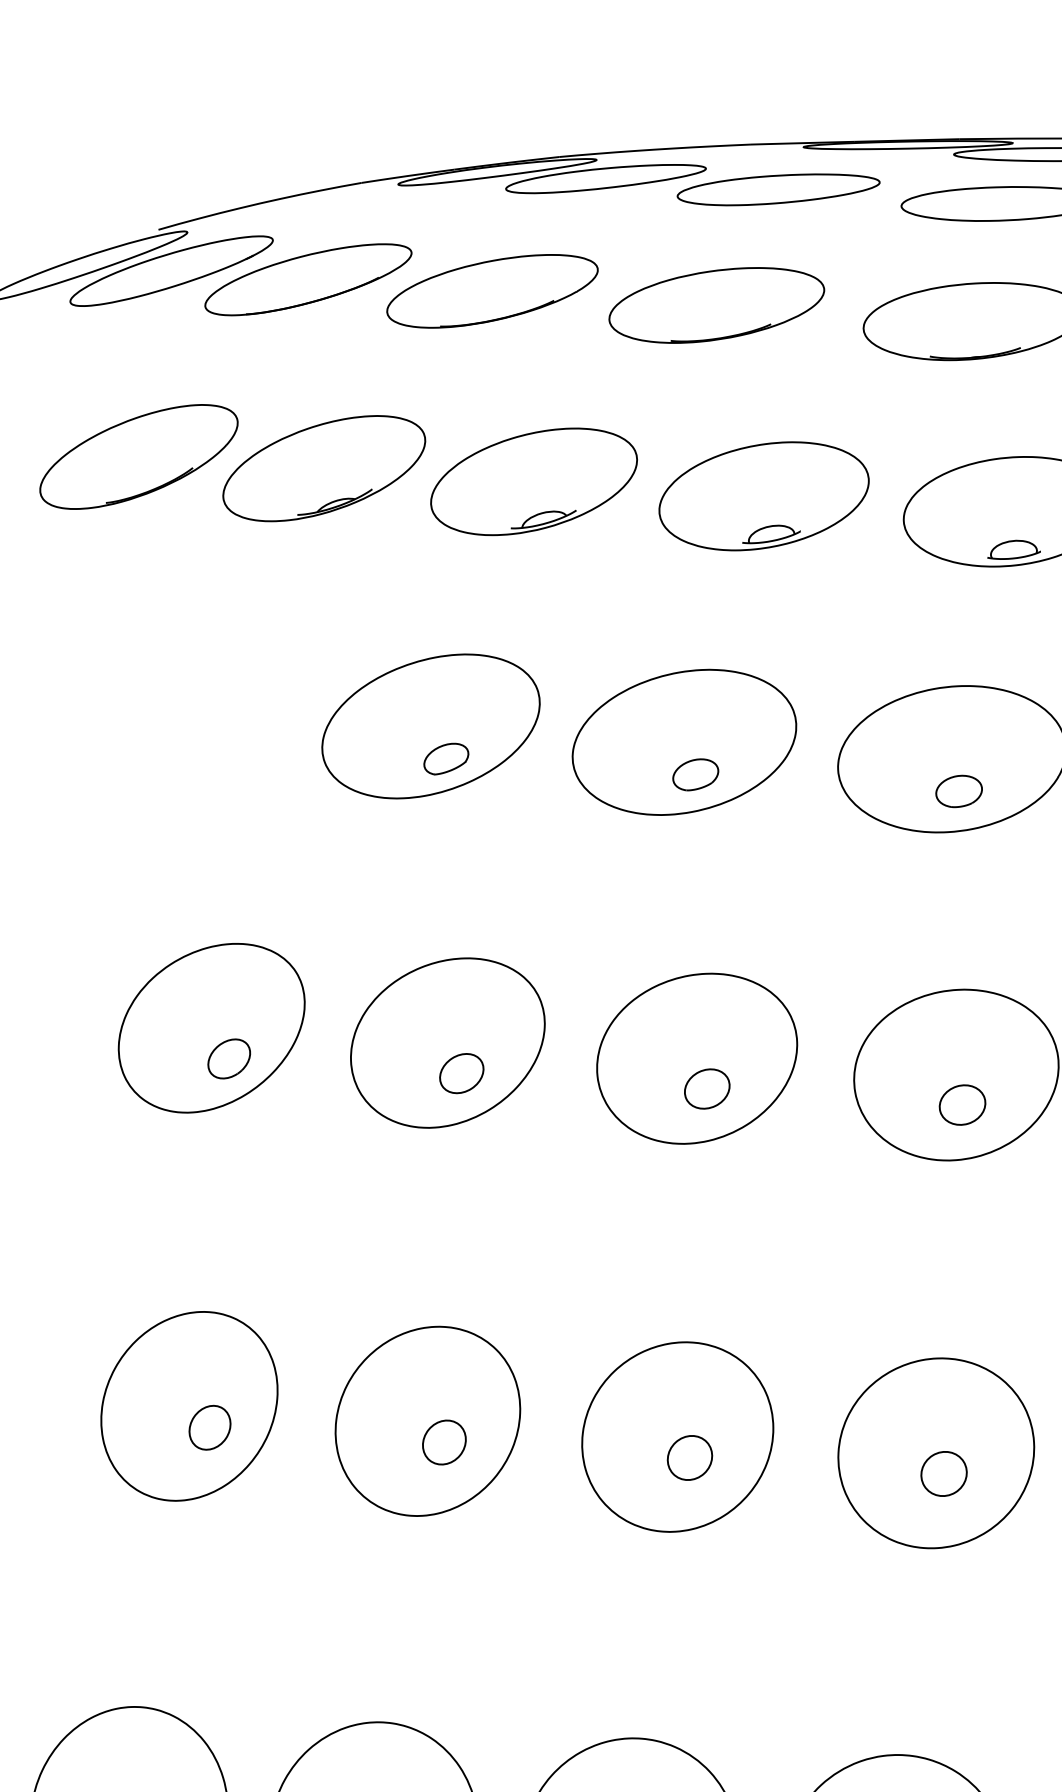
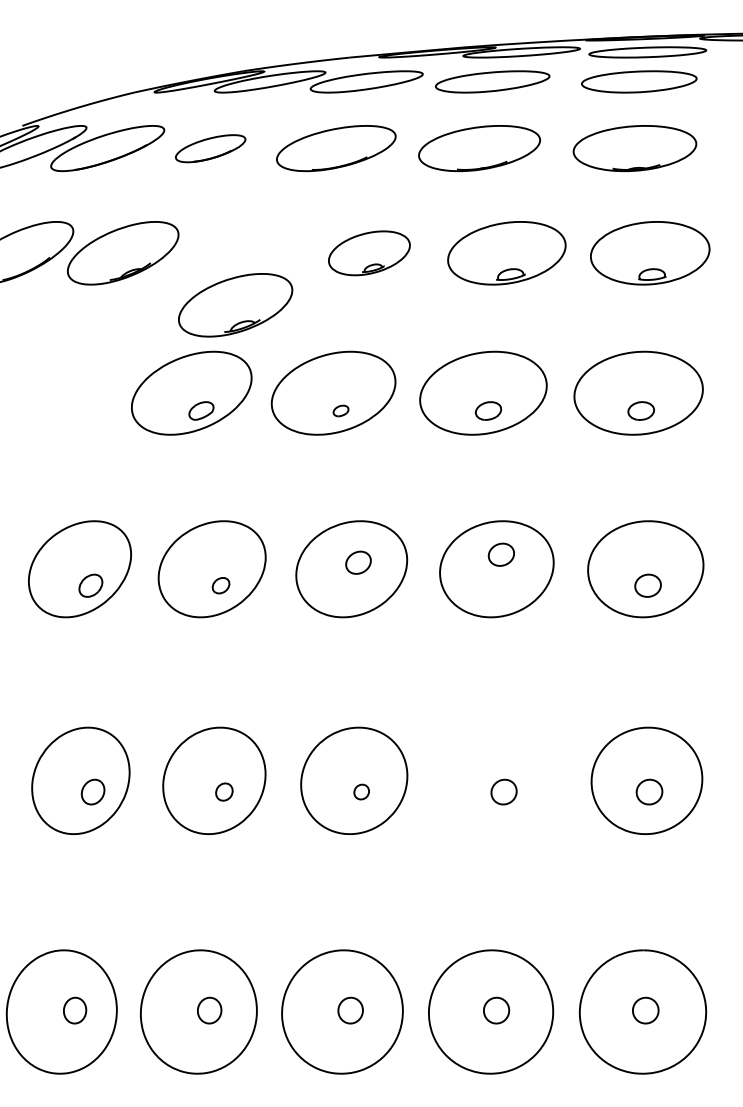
part: (492, 291) -> (210, 148), size x0.6
part: (533, 482) -> (235, 305), moved
part: (764, 496) -> (369, 253), size x0.7
part: (694, 773) -> (340, 410), size x0.6
part: (460, 1073) -> (220, 585), size x0.7
part: (707, 1088) -> (358, 562), moved
part: (960, 1104) -> (500, 554), moved
part: (444, 1441) -> (224, 791), size x0.7
part: (935, 1452) -> (498, 780), removed
part: (689, 1456) -> (361, 791), size x0.6

